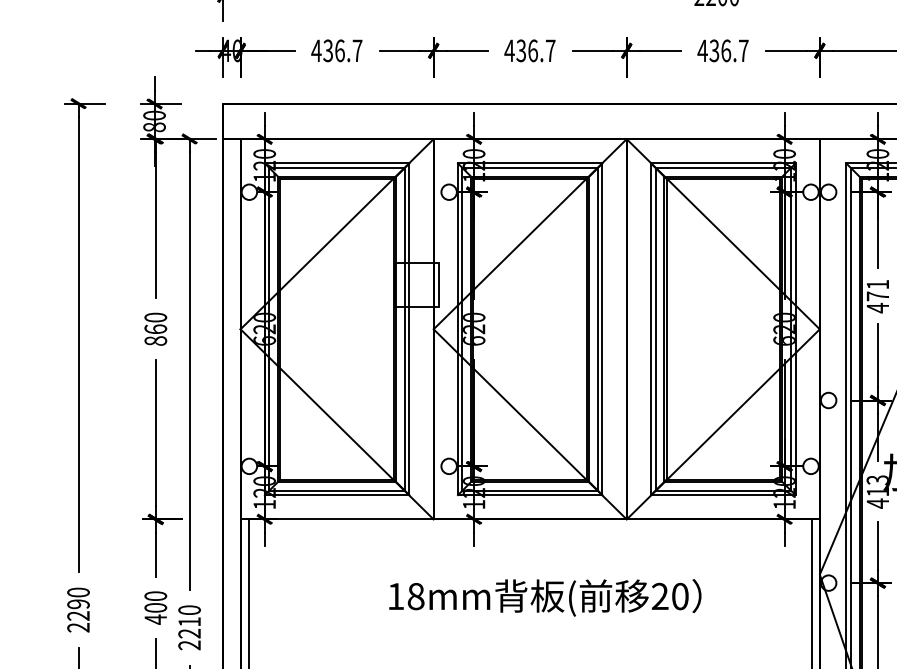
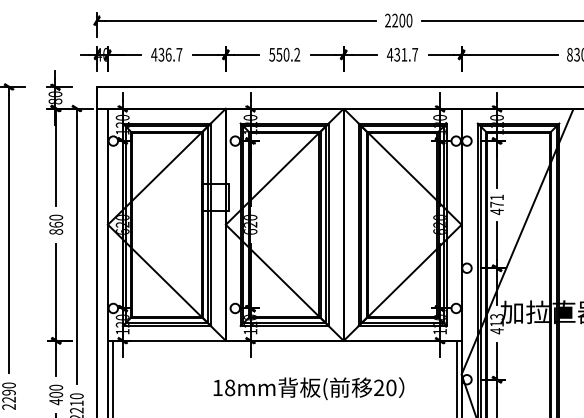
text: (529, 50) -> (284, 54), 436.7 -> 550.2
text: (726, 50) -> (404, 54), 436.7 -> 431.7
text: (544, 597) -> (308, 388), moved

